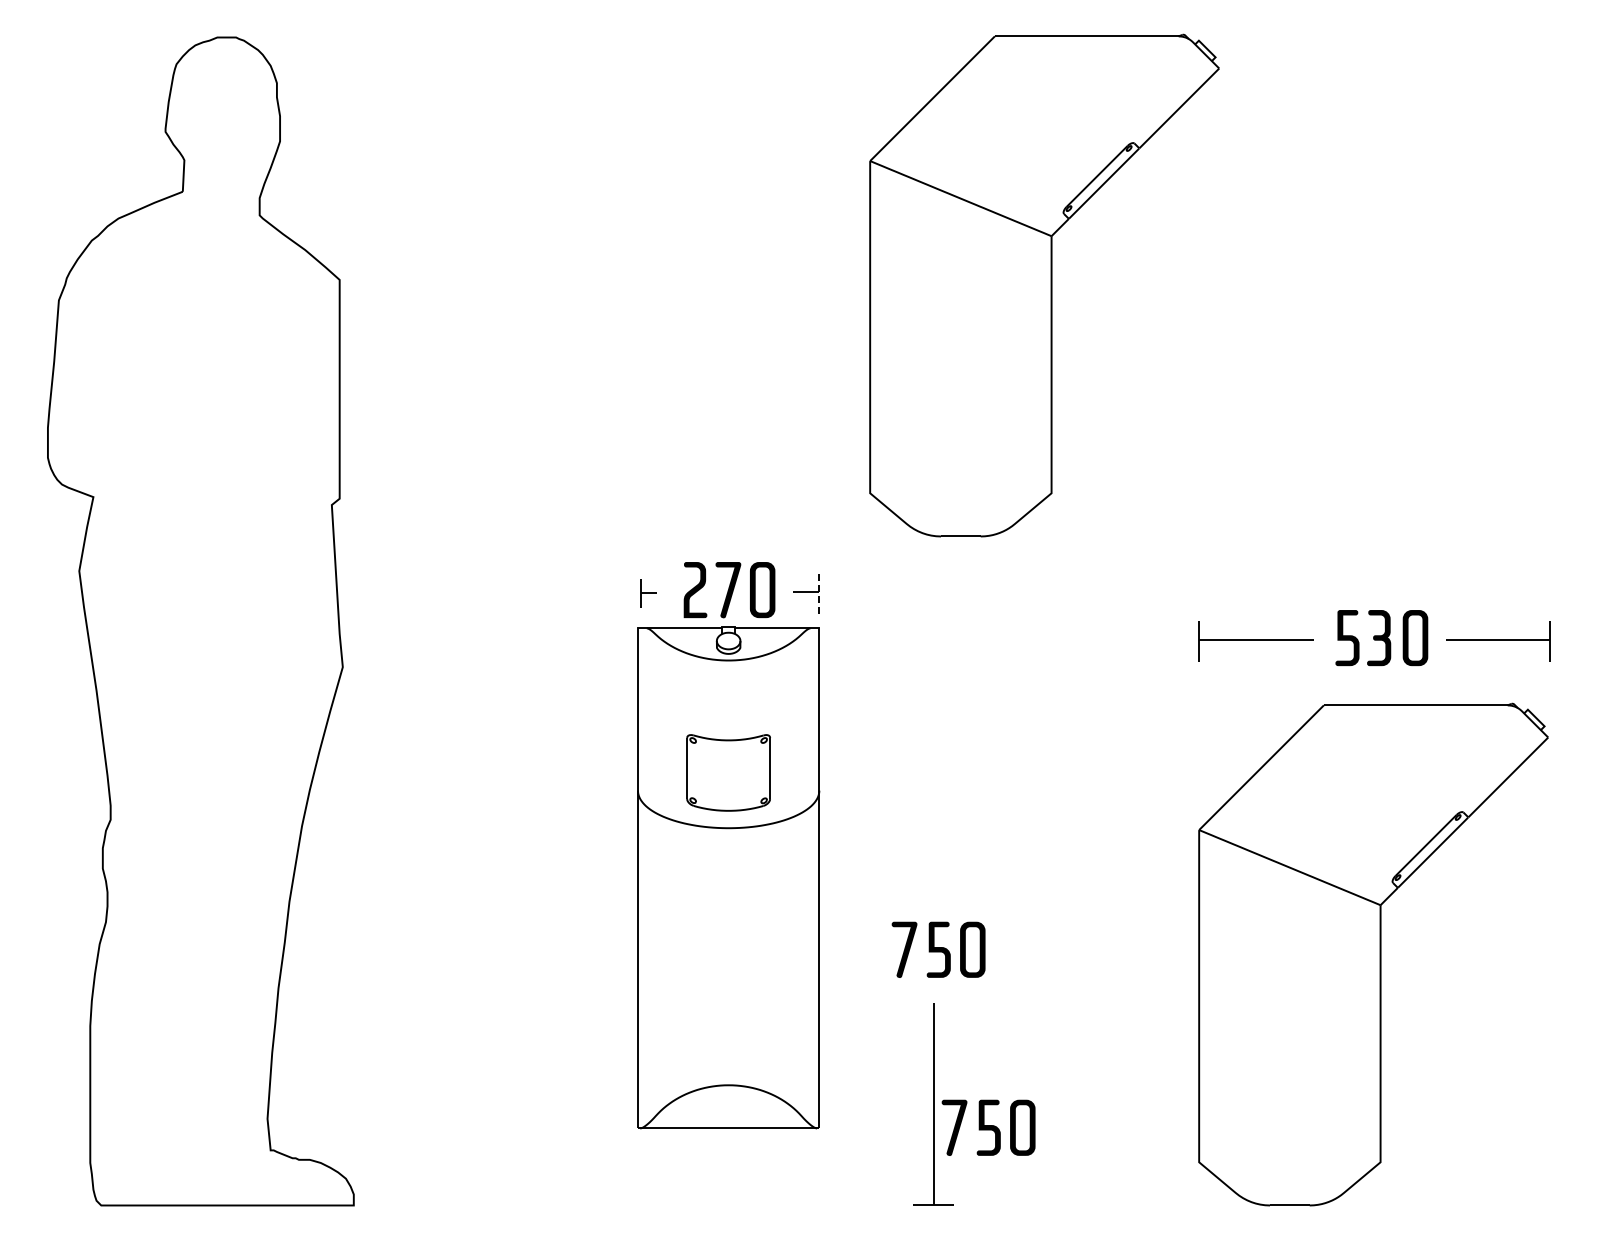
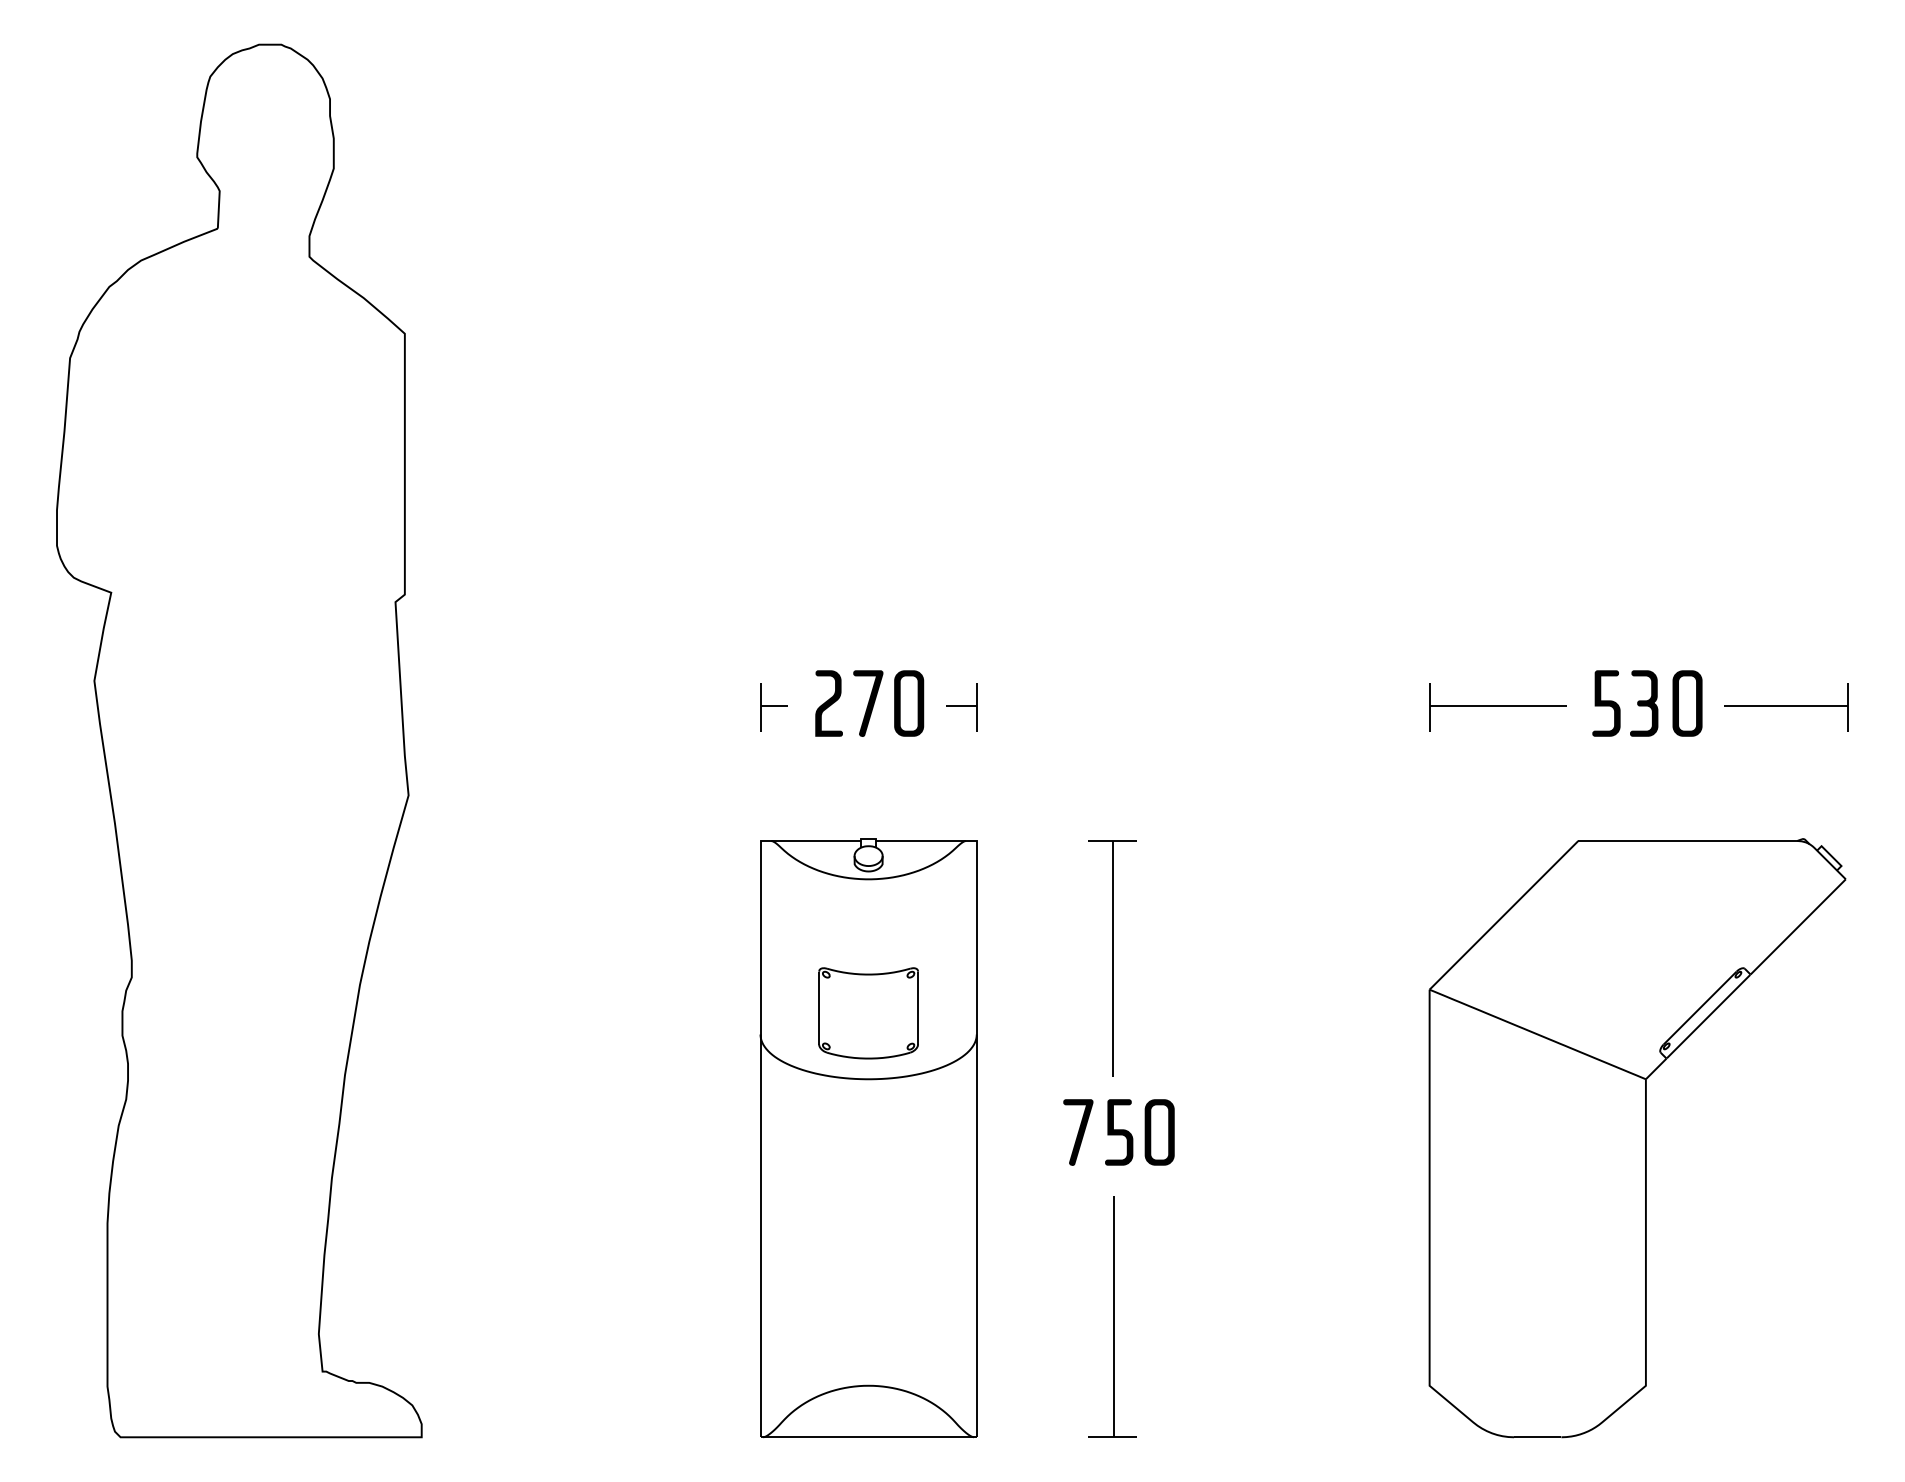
part: (1044, 285) -> (1245, 340), removed
part: (648, 593) -> (773, 707), size x1.43
line: (819, 593) -> (976, 707), dashed -> solid
part: (1374, 638) -> (1638, 704), moved
part: (933, 803) -> (1112, 957), added
part: (728, 877) -> (868, 1138), moved
part: (988, 1127) -> (1178, 1344), removed

